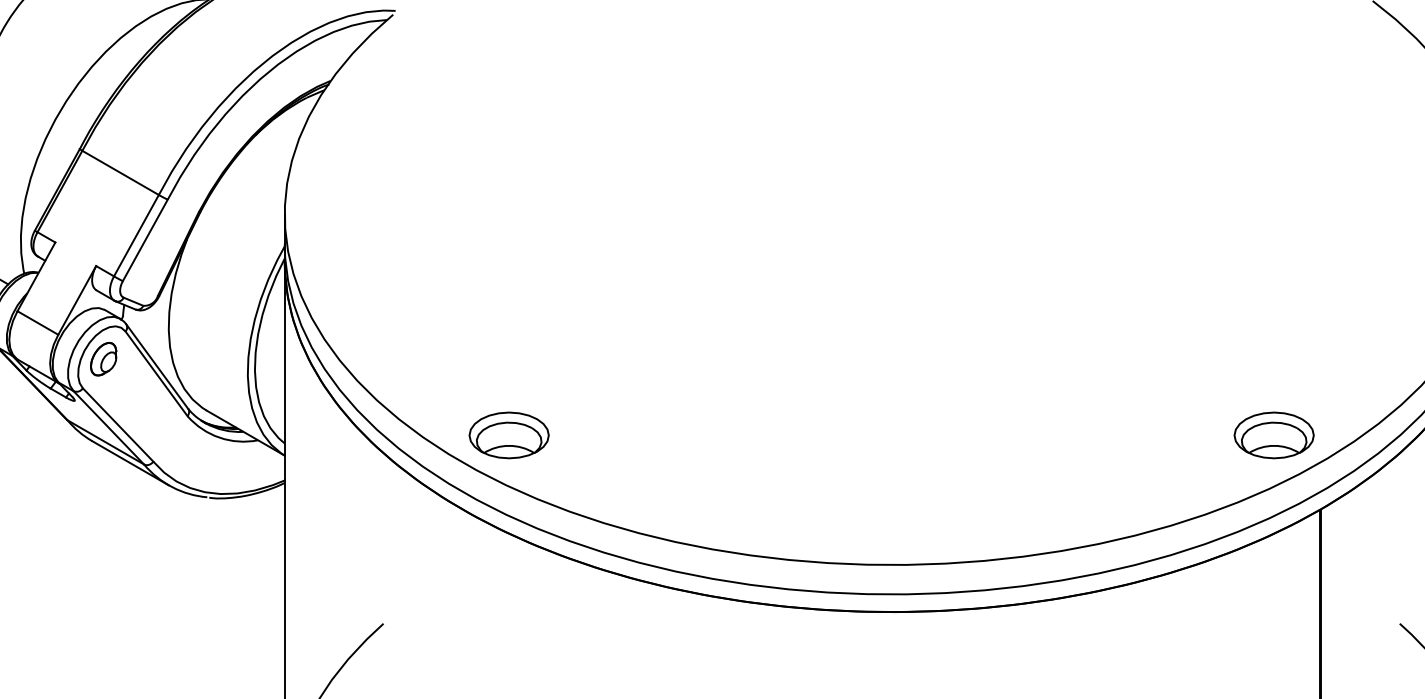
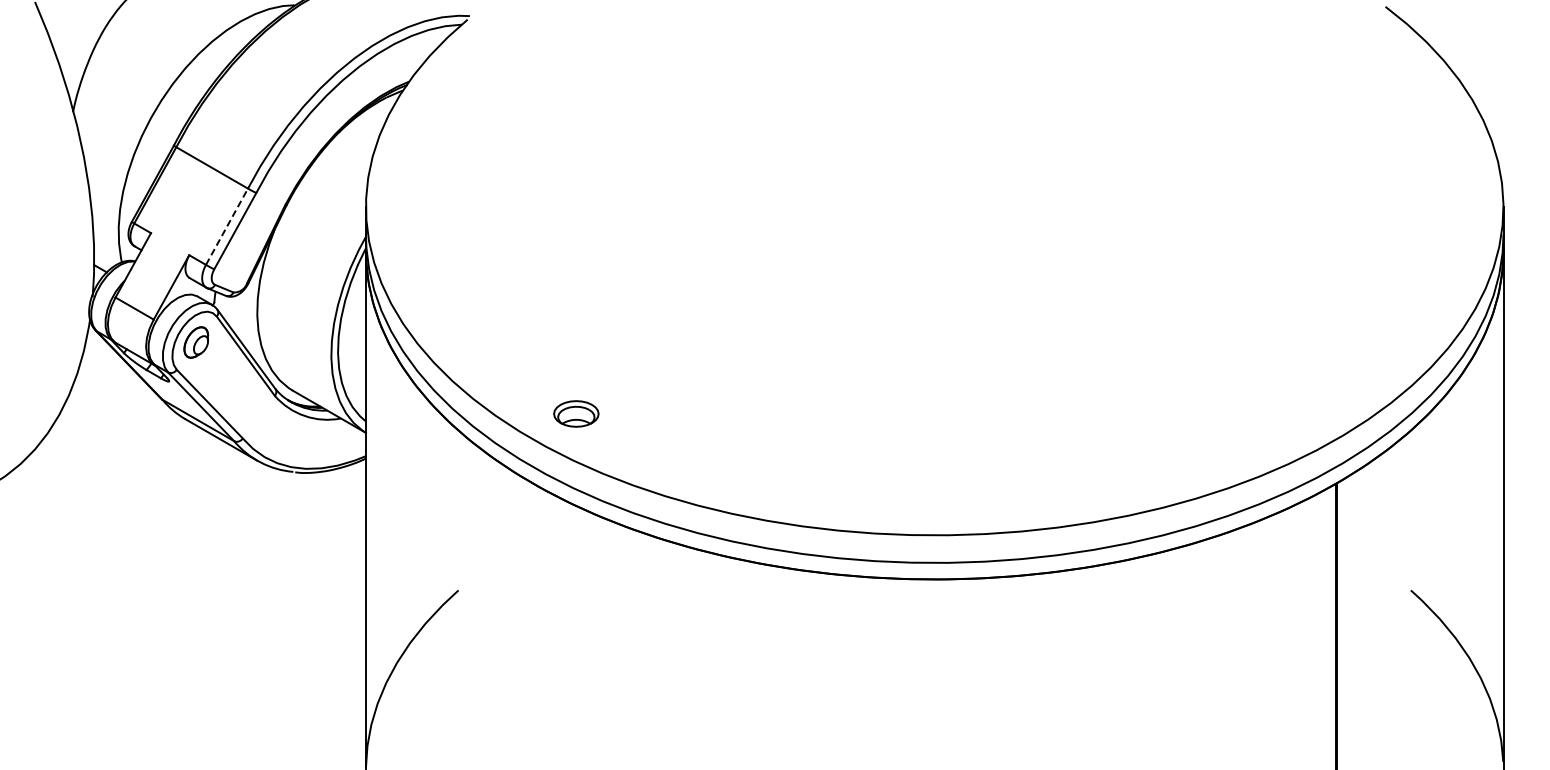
line: (135, 235) -> (226, 226), solid -> dashed
part: (509, 434) -> (576, 413), size x0.6
part: (1274, 434) -> (1293, 413), removed

